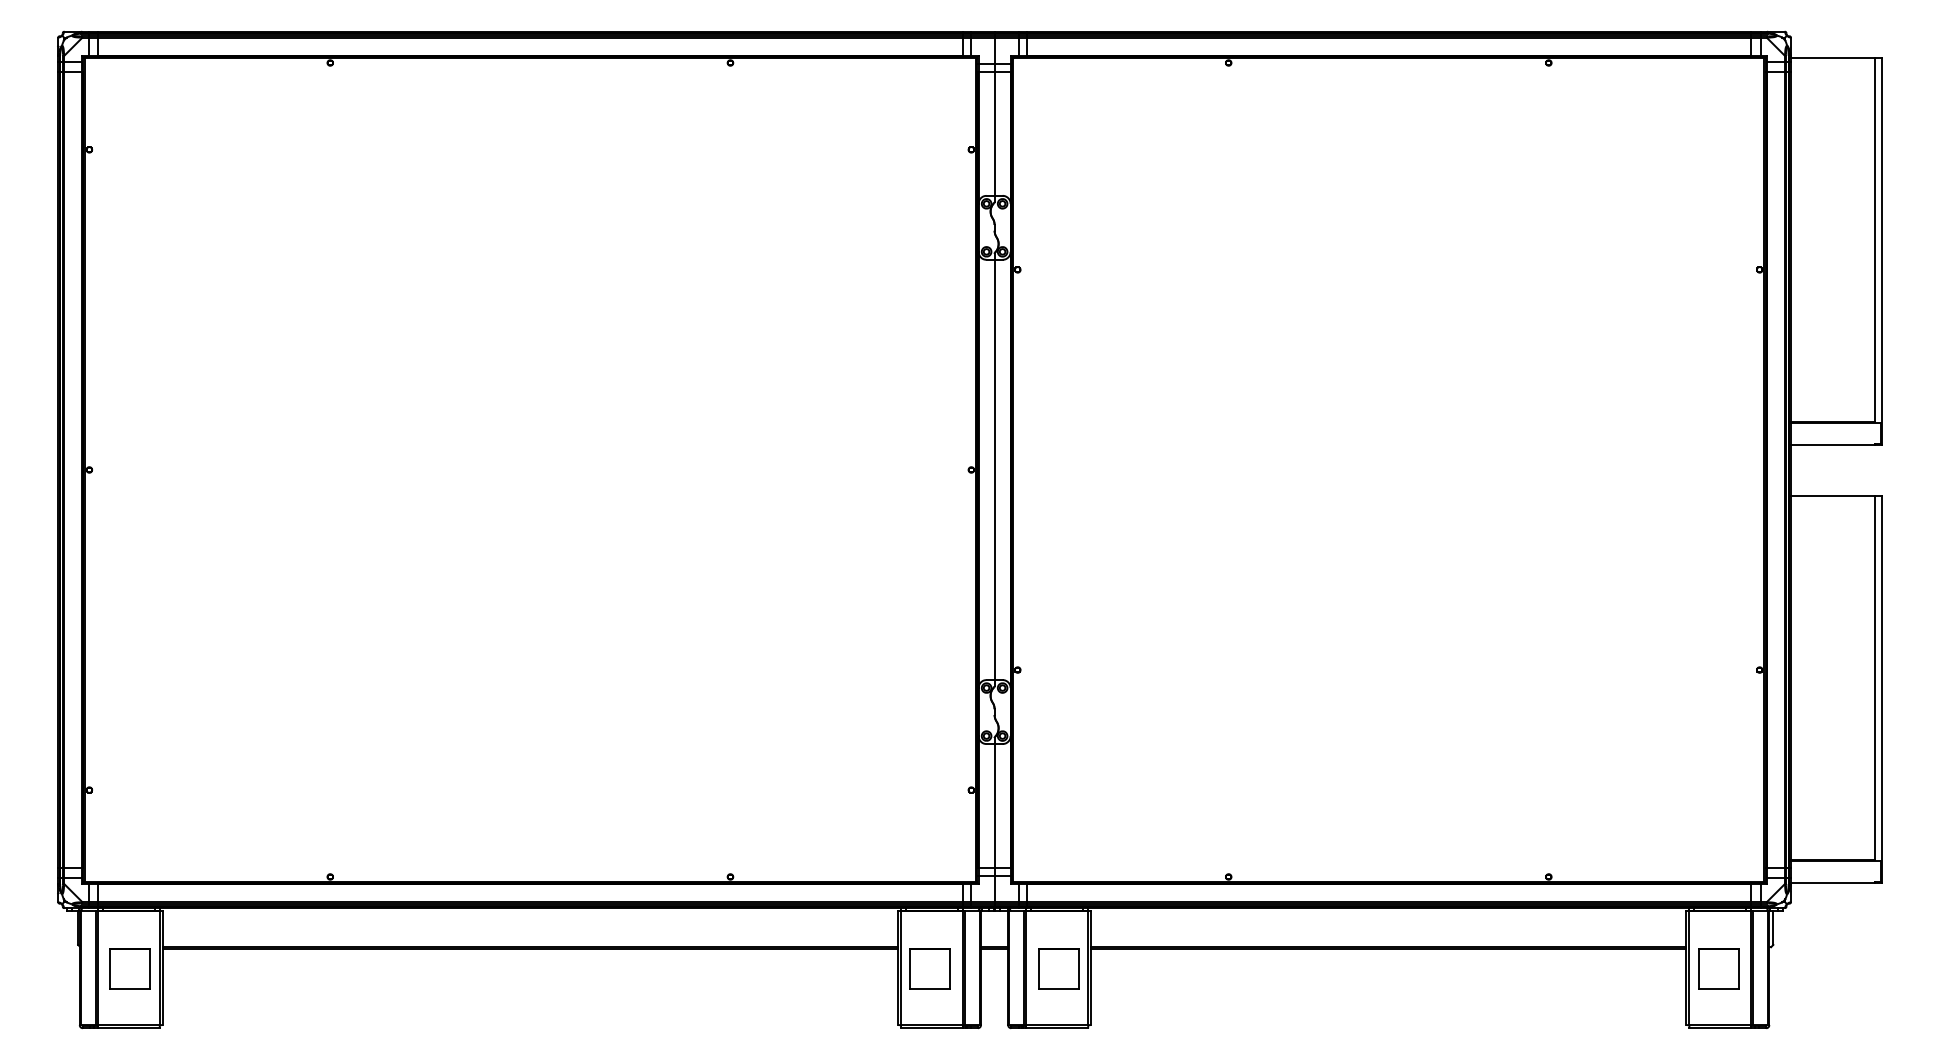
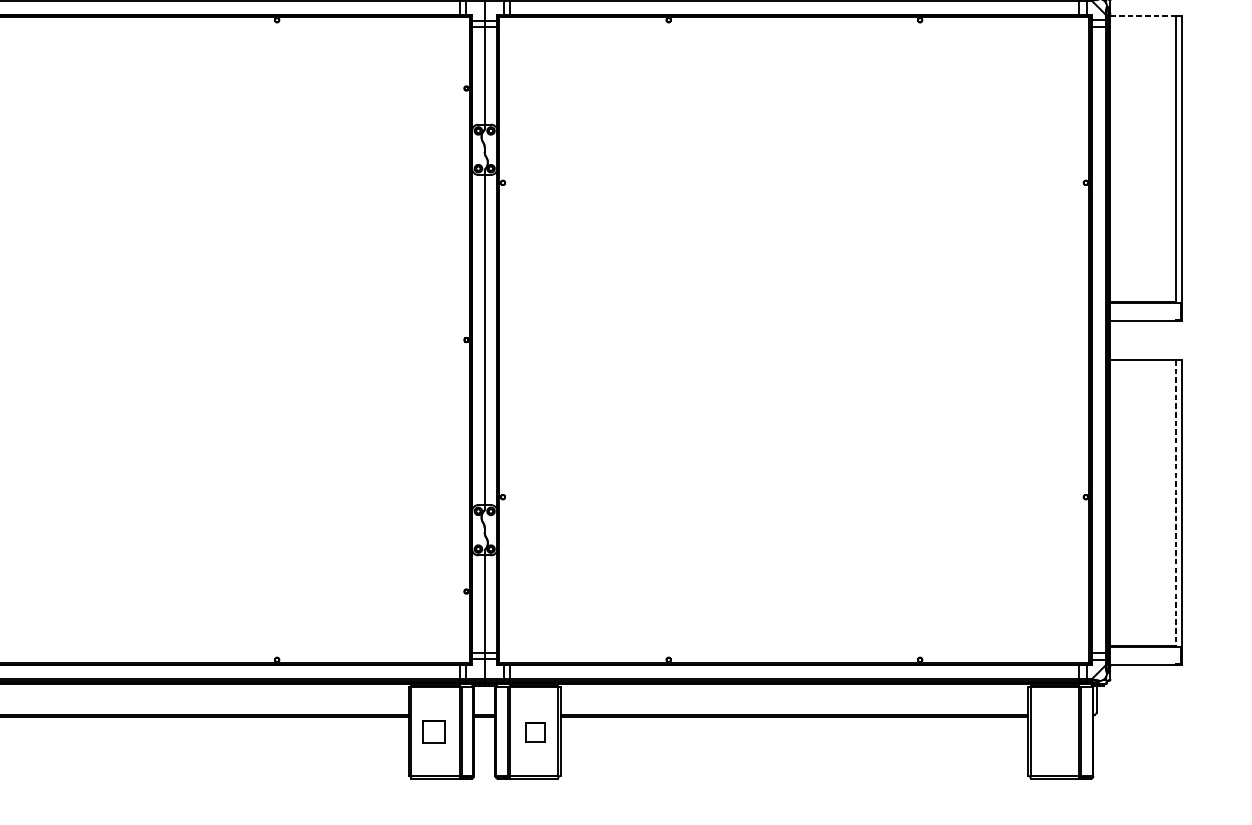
line: (1832, 57) -> (1143, 15), solid -> dashed
line: (1874, 678) -> (1176, 503), solid -> dashed
part: (929, 968) -> (433, 731), size x0.7
part: (1058, 968) -> (534, 731), size x0.6
part: (1718, 968) -> (1053, 731), removed

